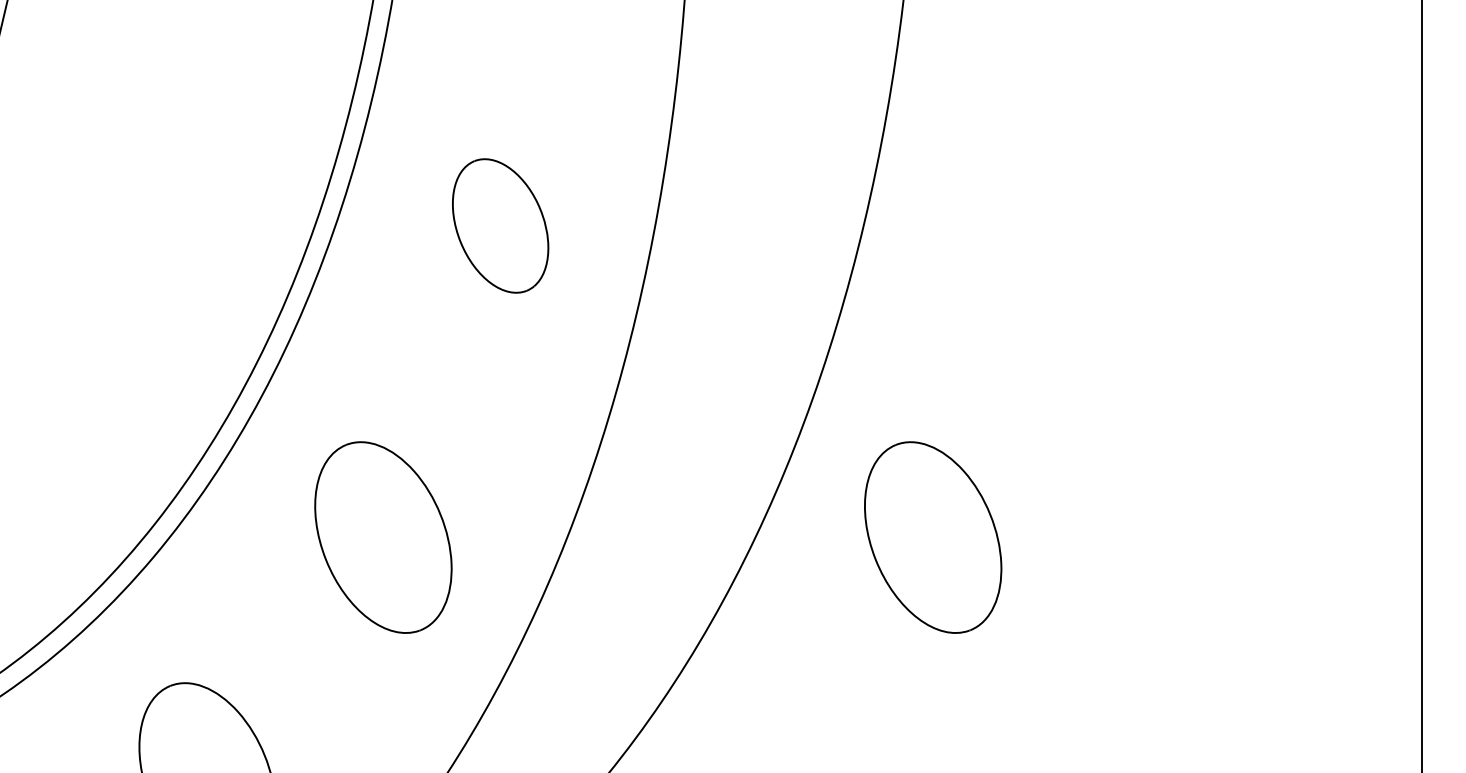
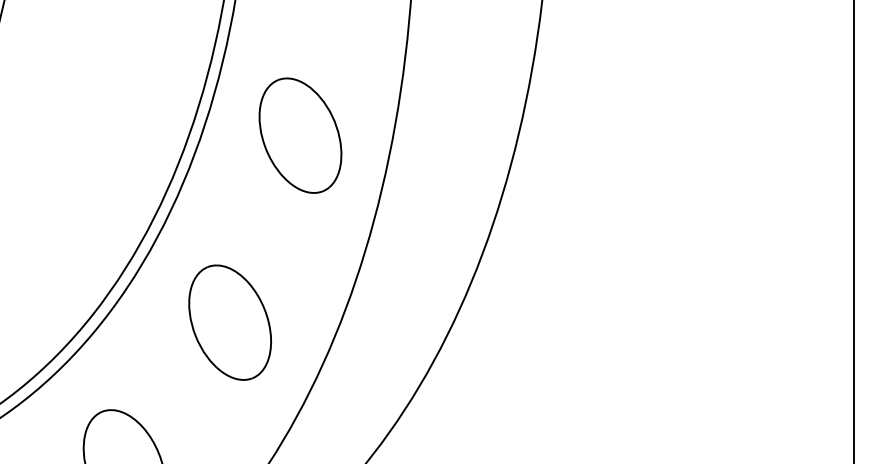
part: (500, 225) -> (300, 135), size x1.43
part: (932, 537) -> (559, 322), removed

